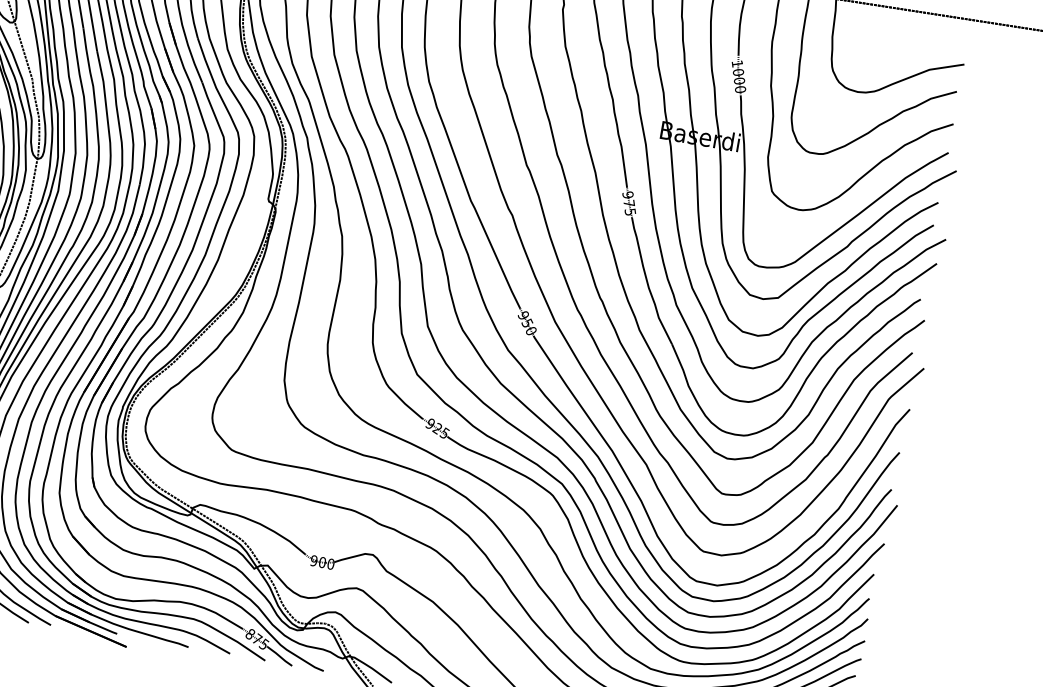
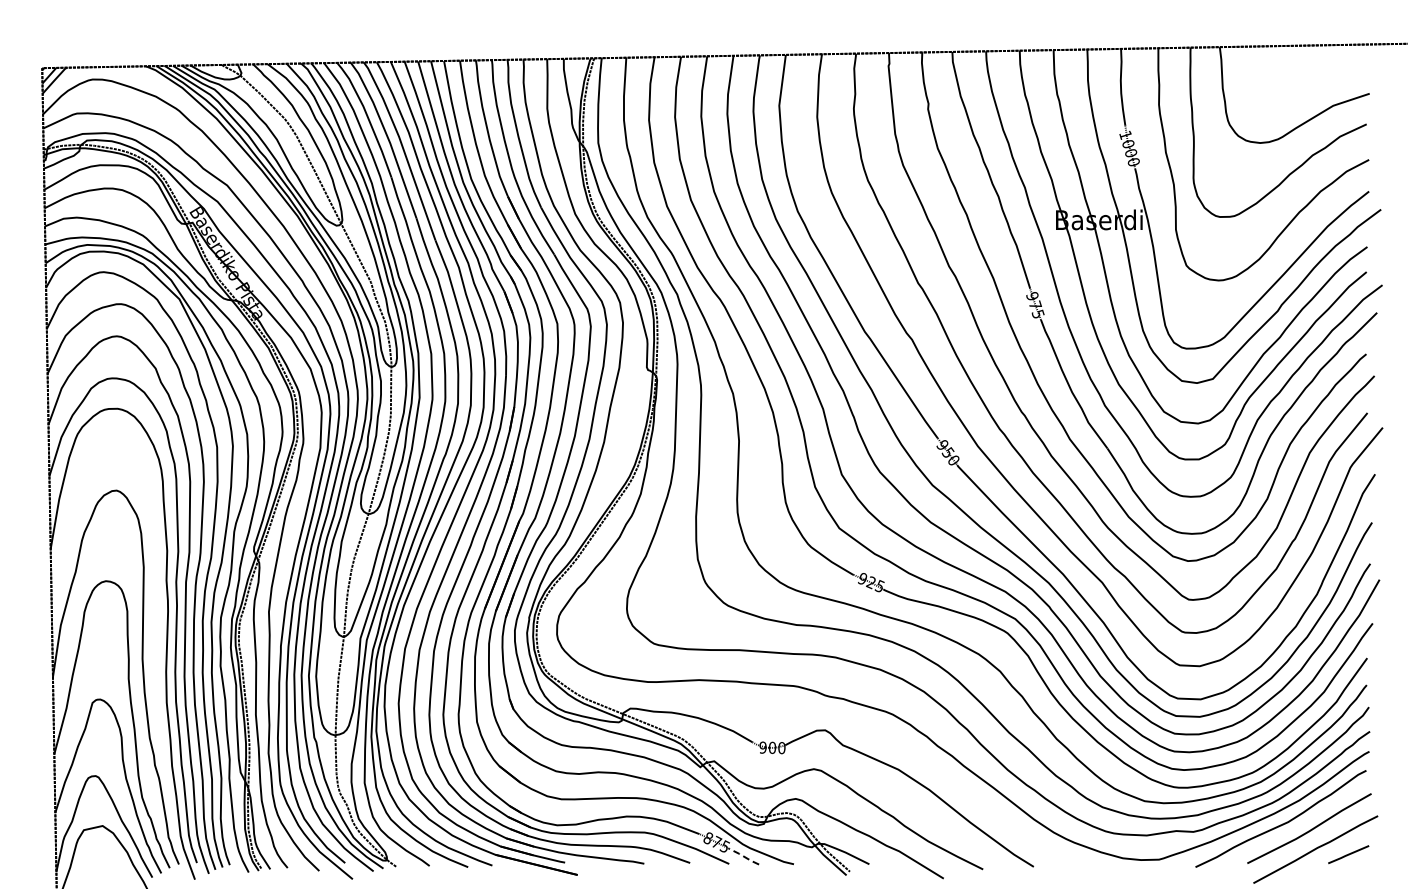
line: (279, 656) -> (743, 856), solid -> dashed

